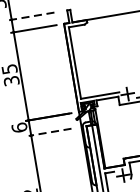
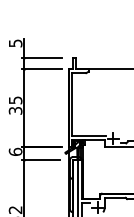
line: (32, 16) -> (42, 58), dashed -> solid
line: (50, 132) -> (41, 160), dashed -> solid

